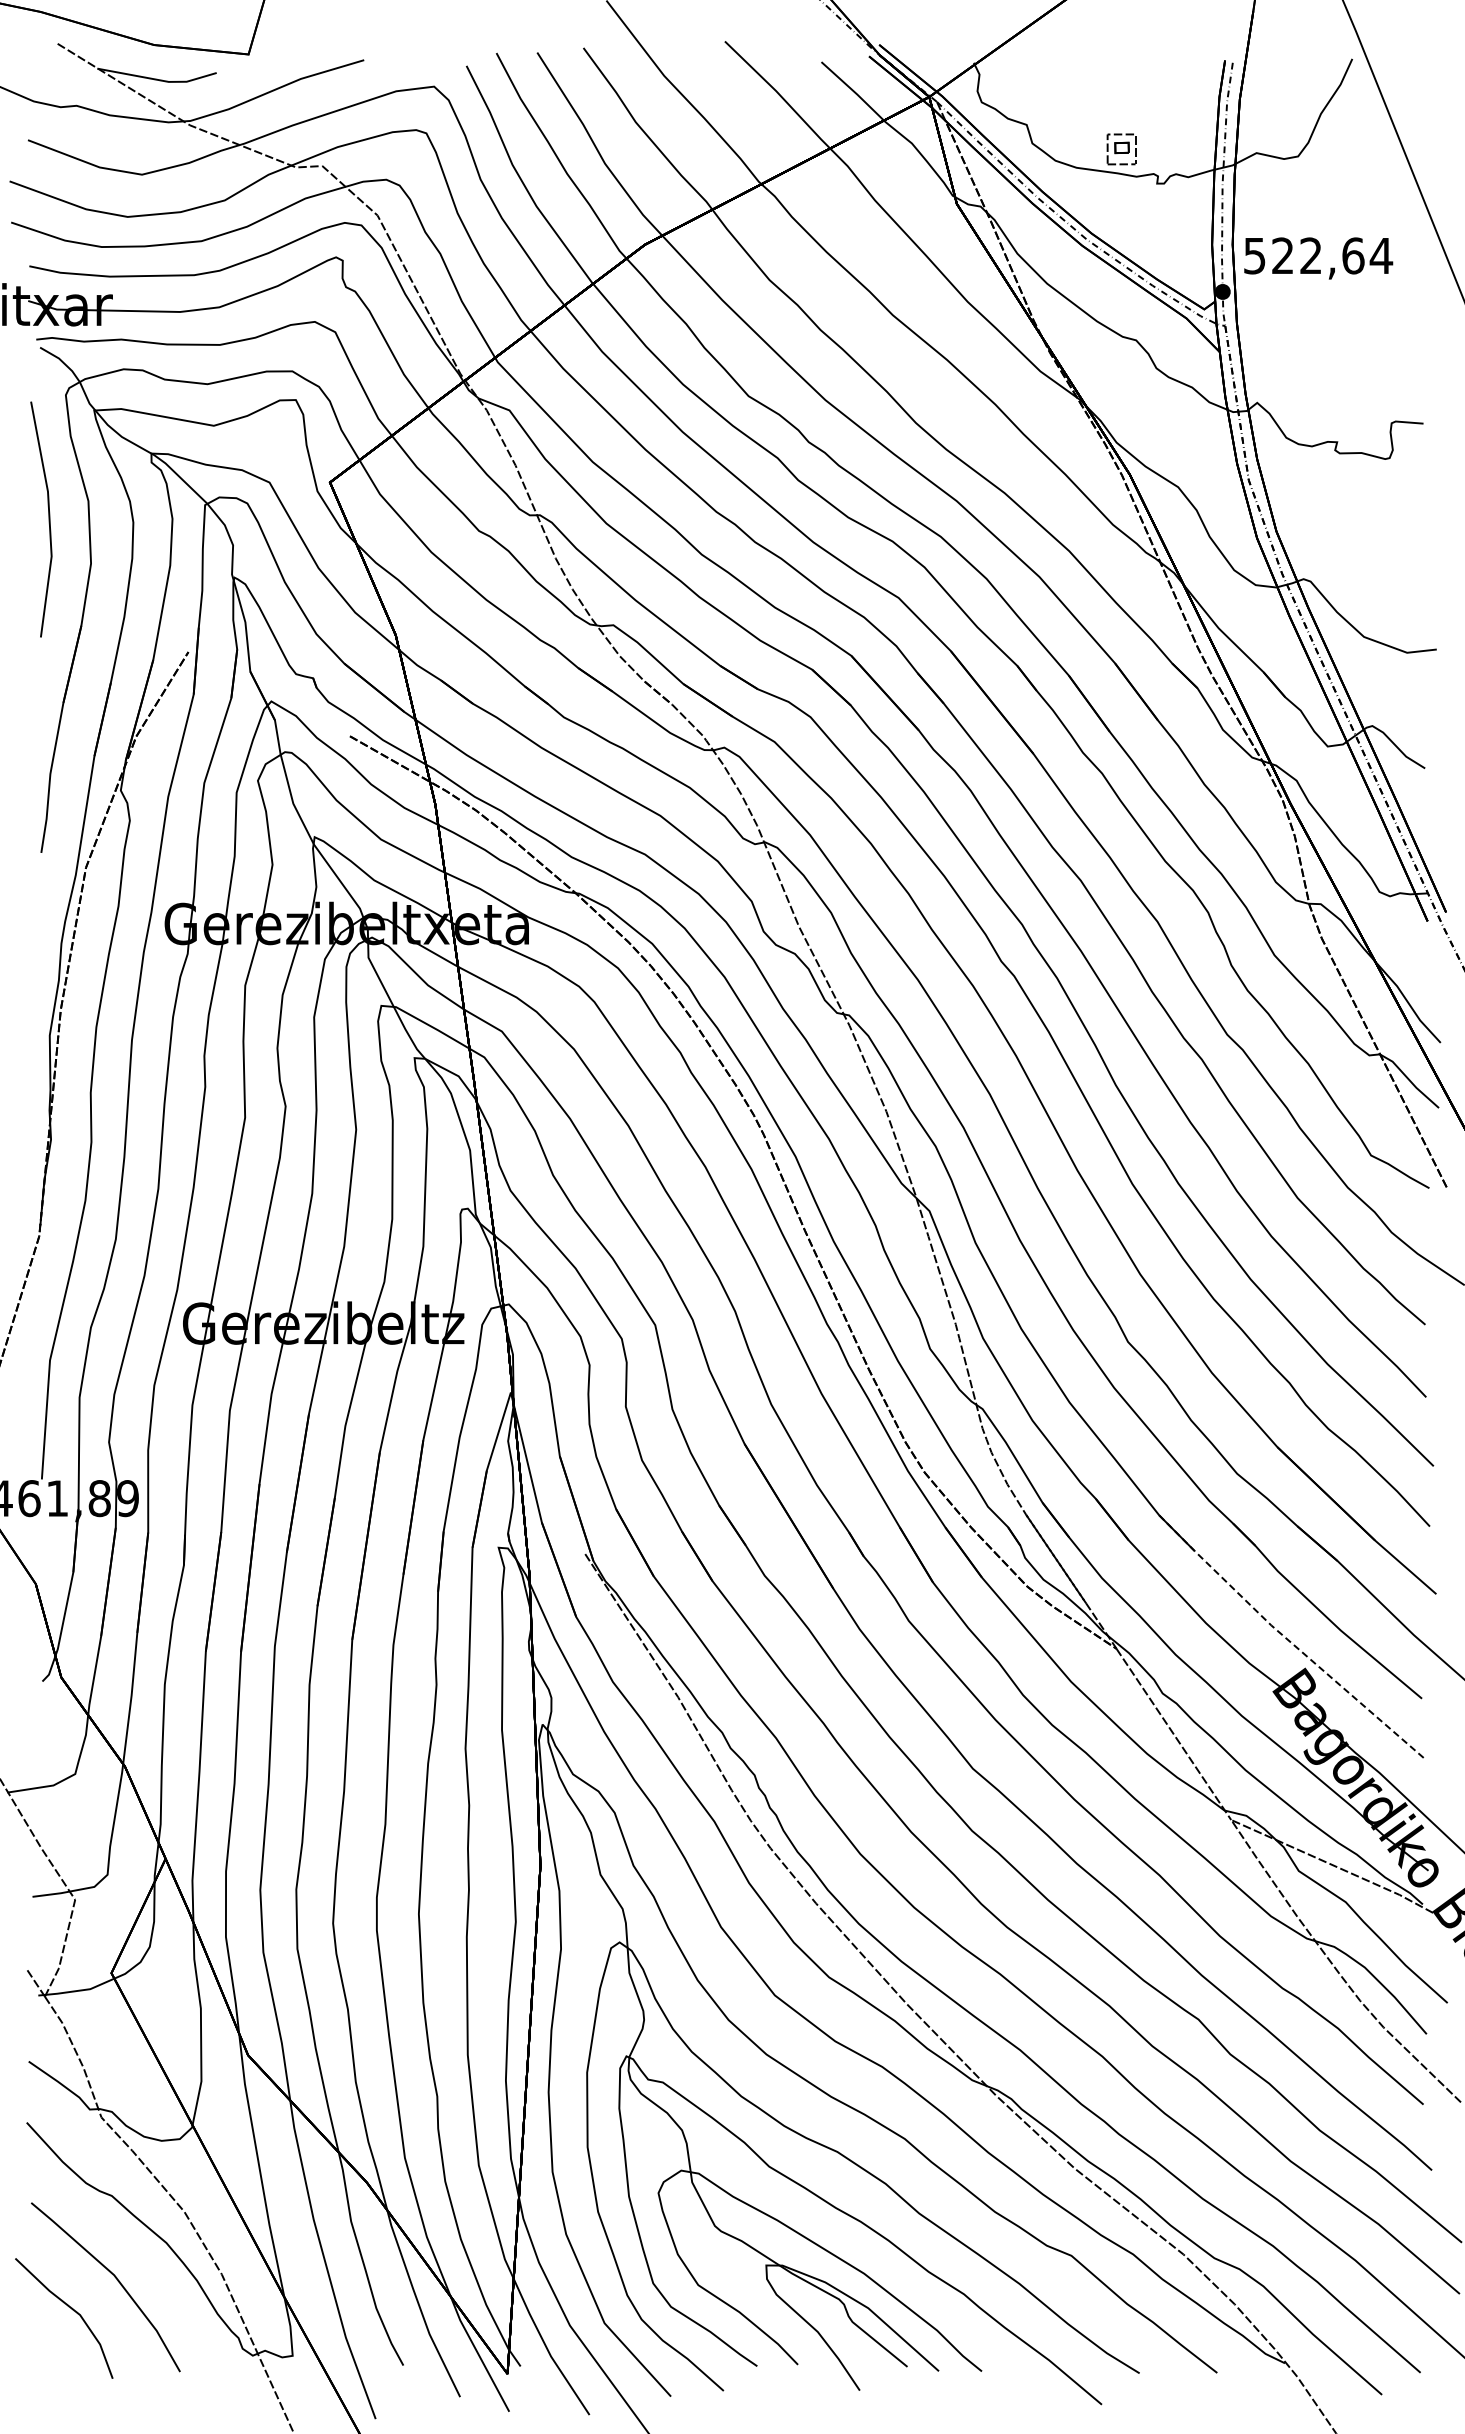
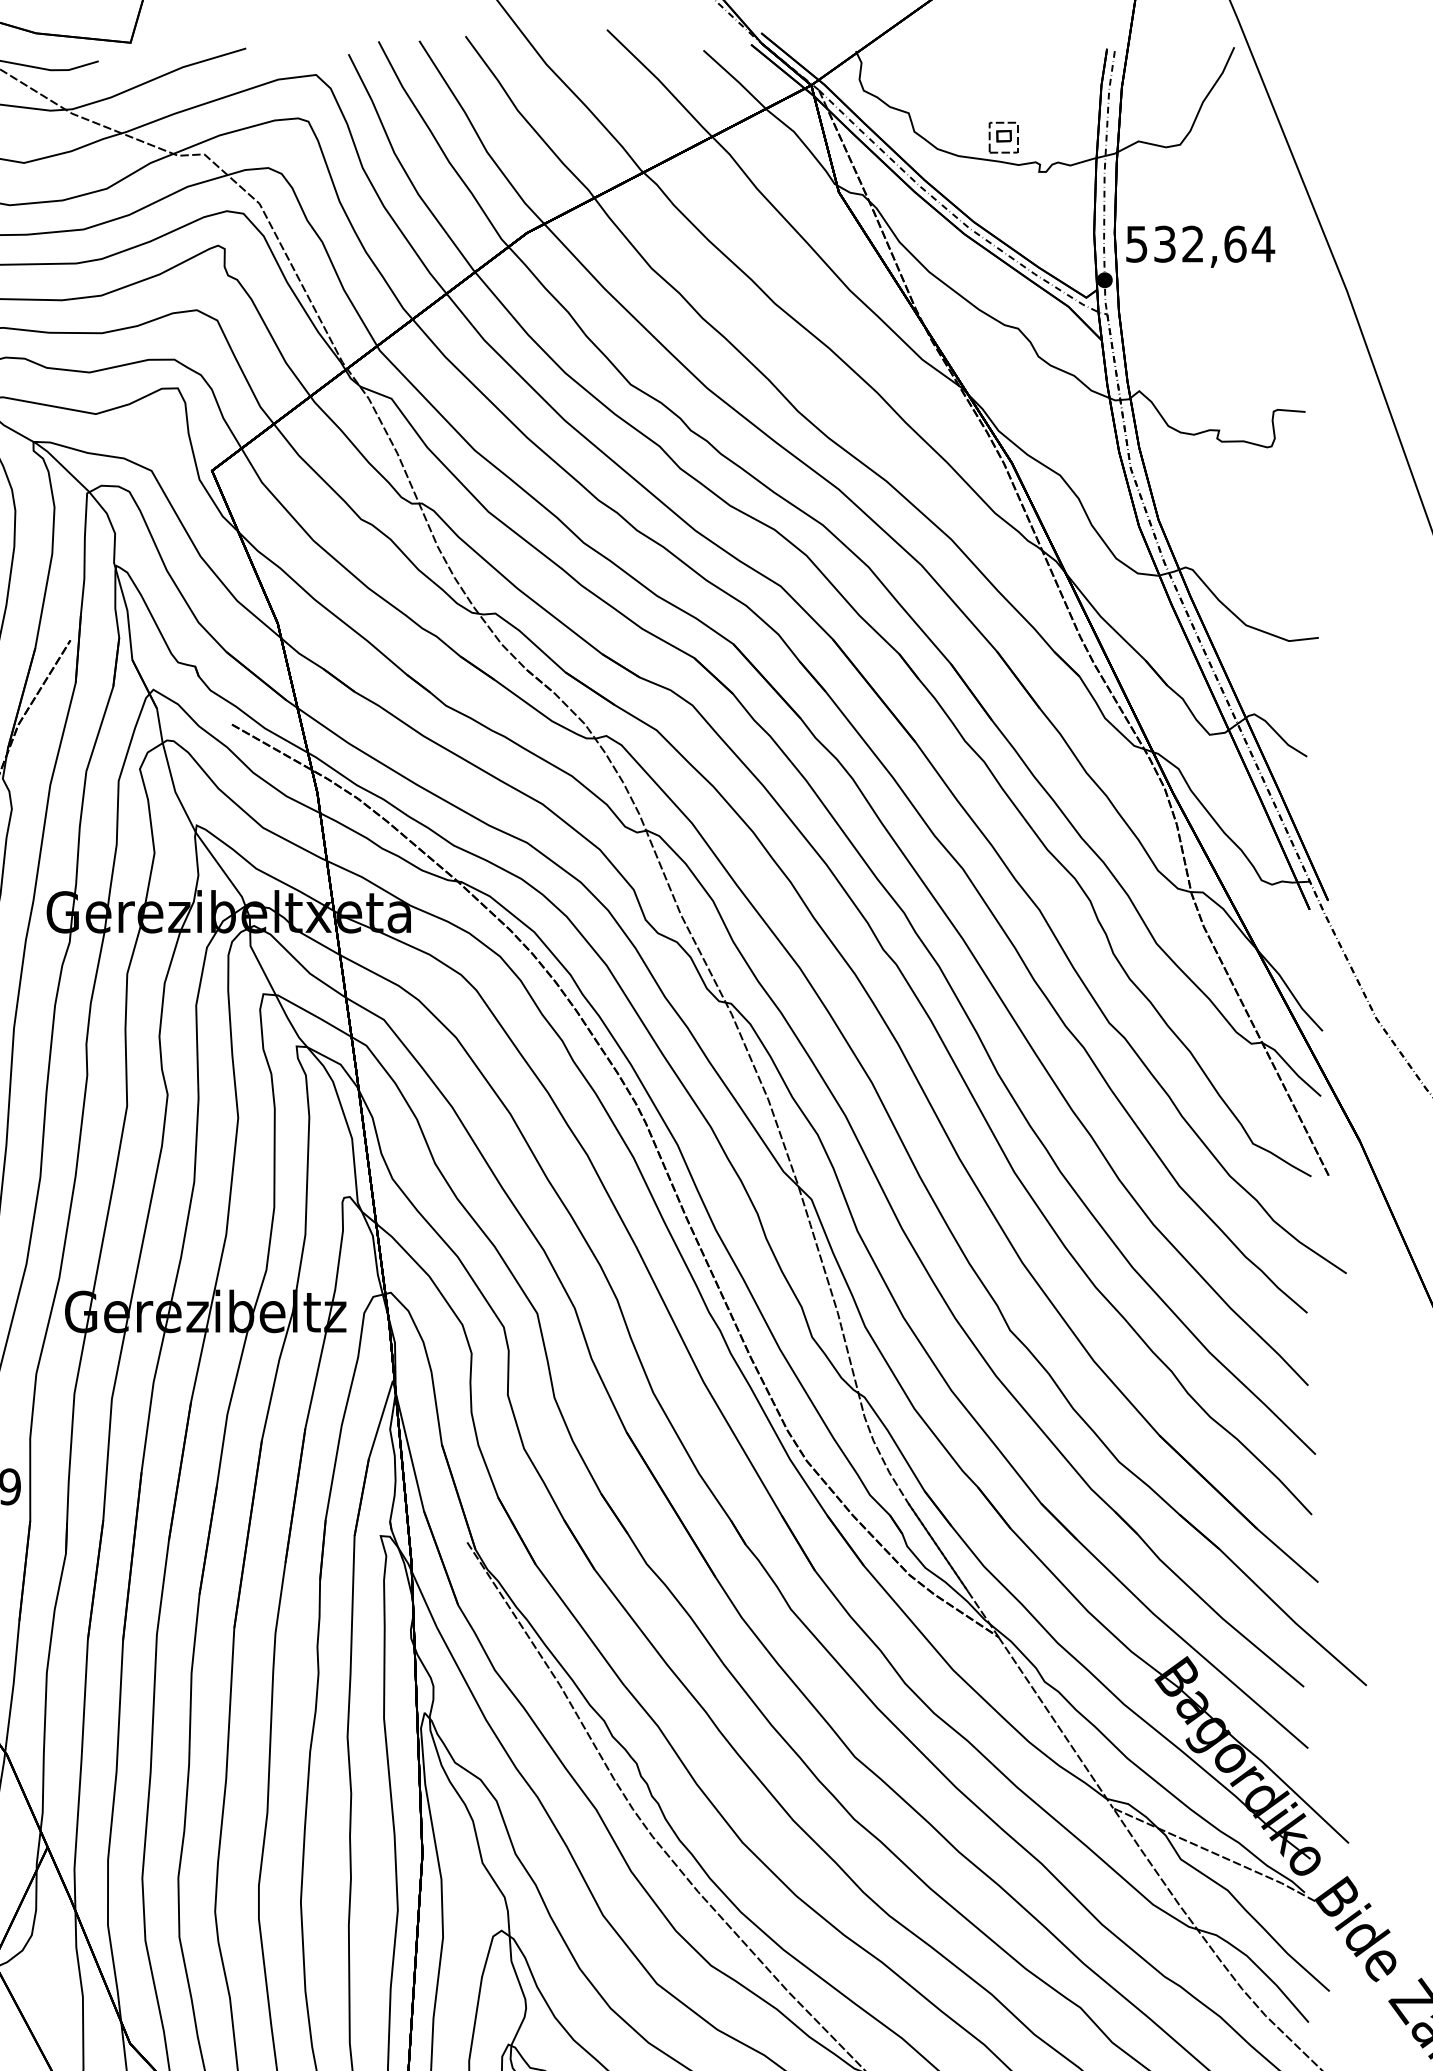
text: (1282, 255) -> (1164, 243), 522,64 -> 532,64
line: (1288, 1640) -> (1170, 1628), dashed -> solid

